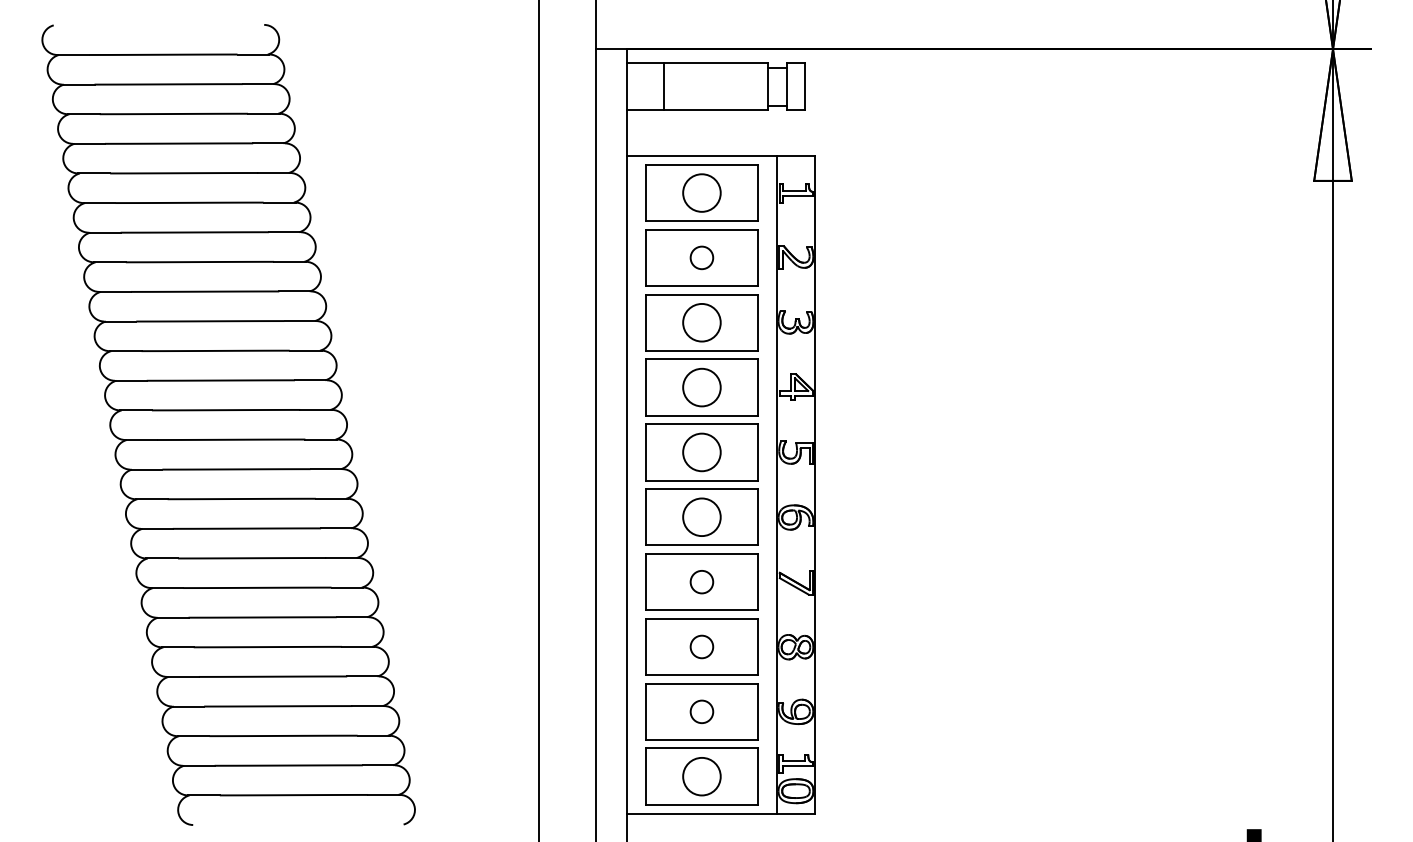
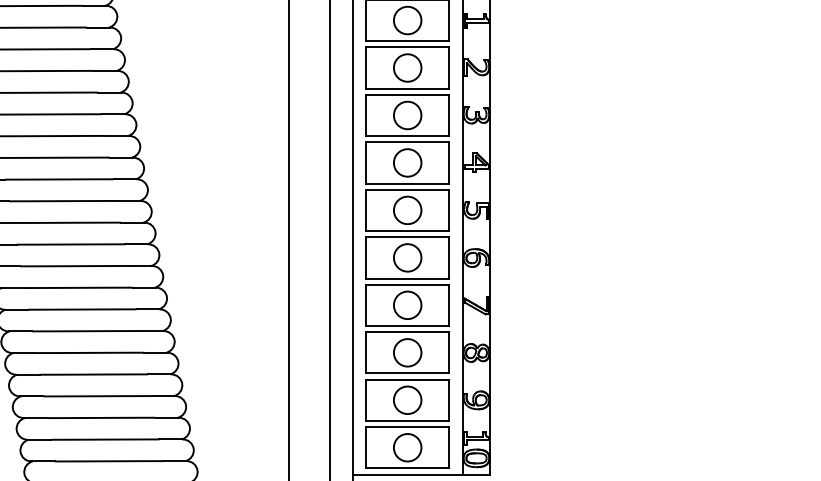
circle: (701, 257) -> (407, 67), size x1.67
circle: (701, 581) -> (407, 304), size x1.67
circle: (701, 646) -> (407, 352), size x1.67
circle: (701, 711) -> (407, 400), size x1.67

